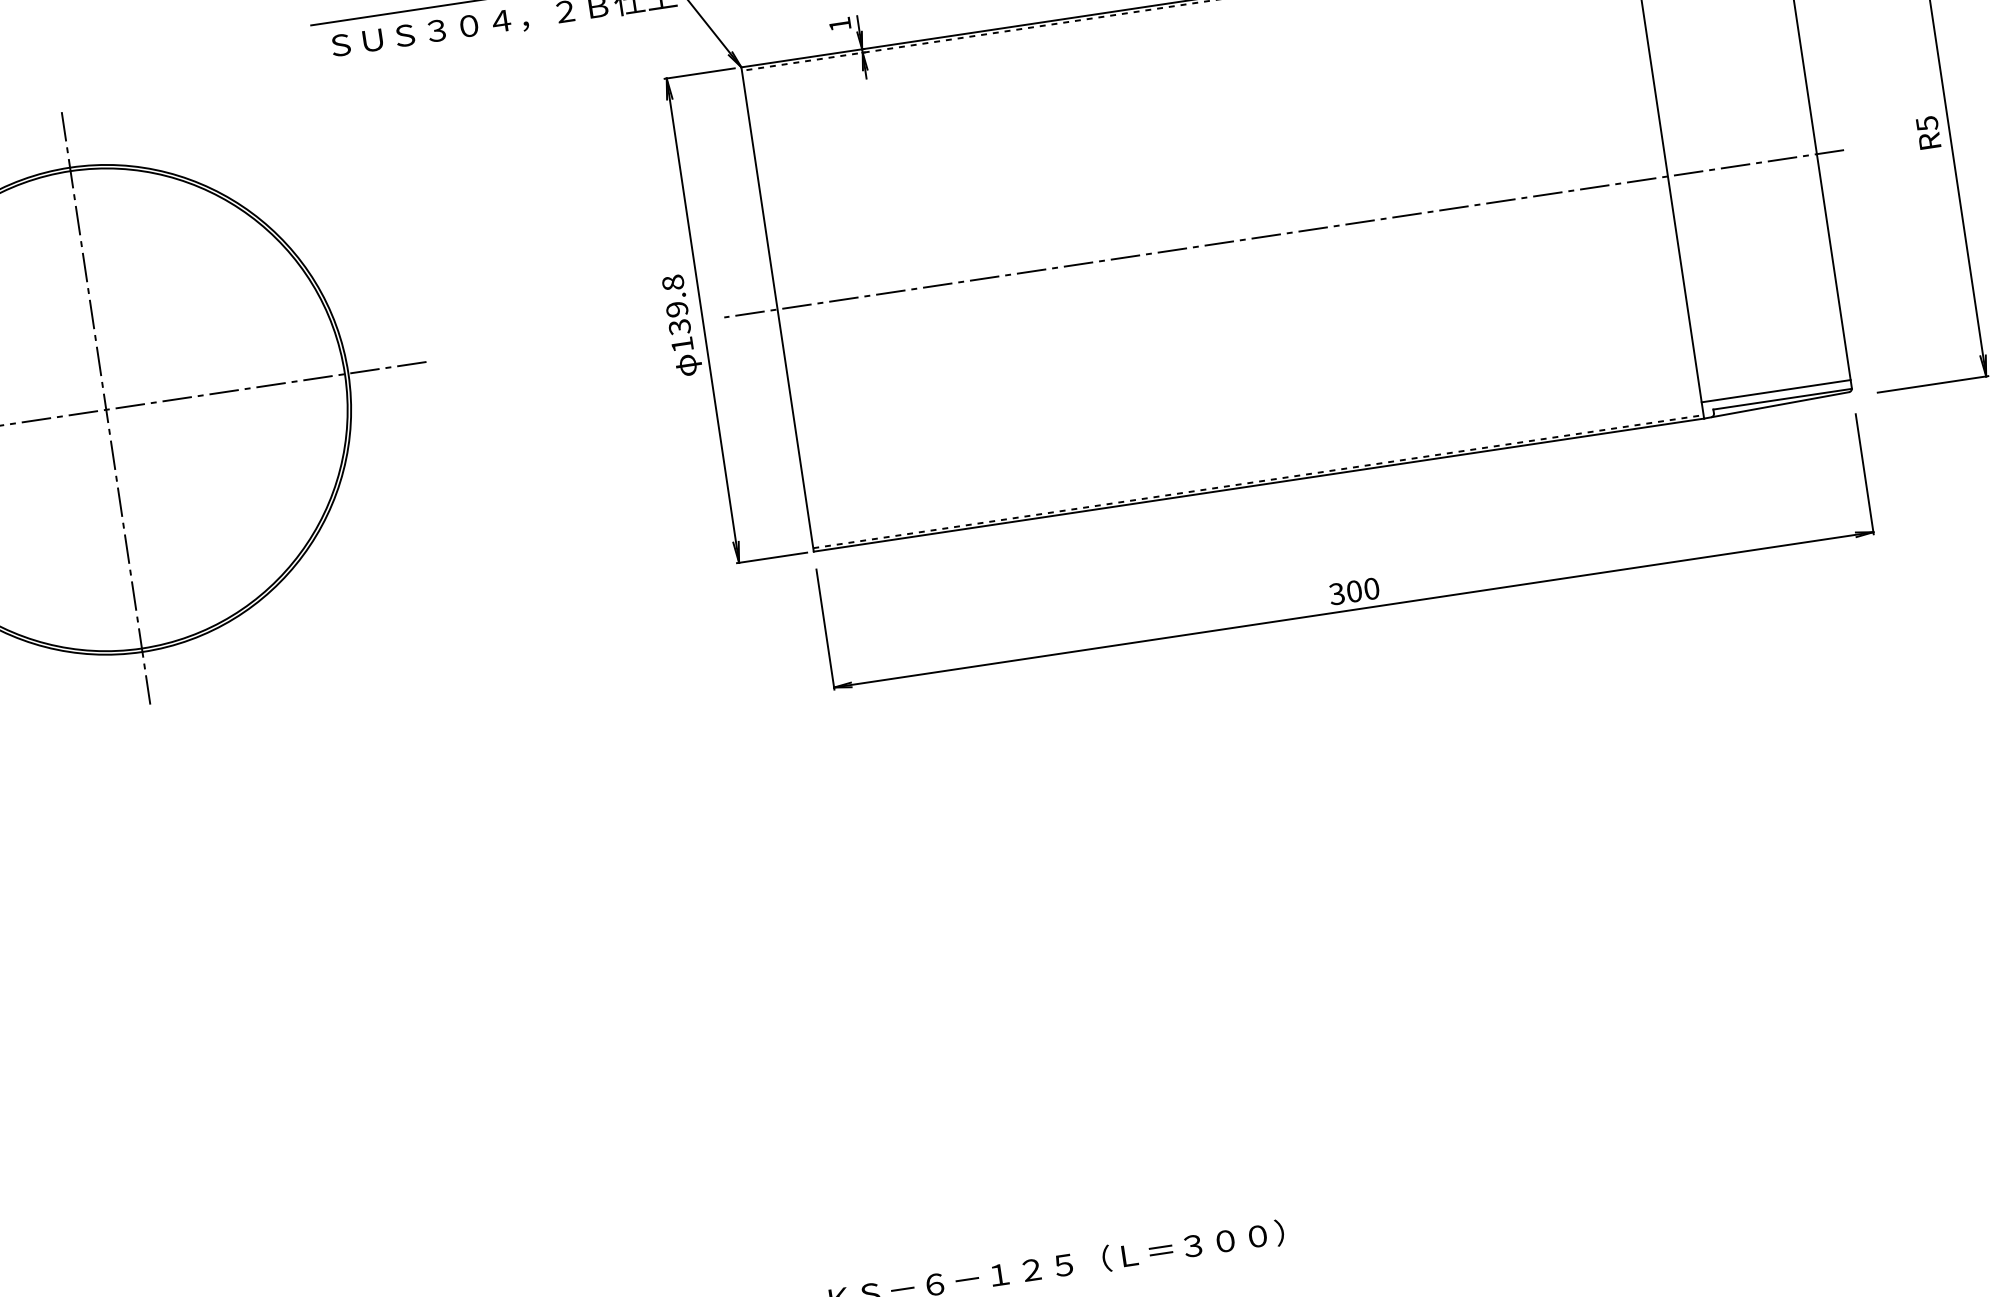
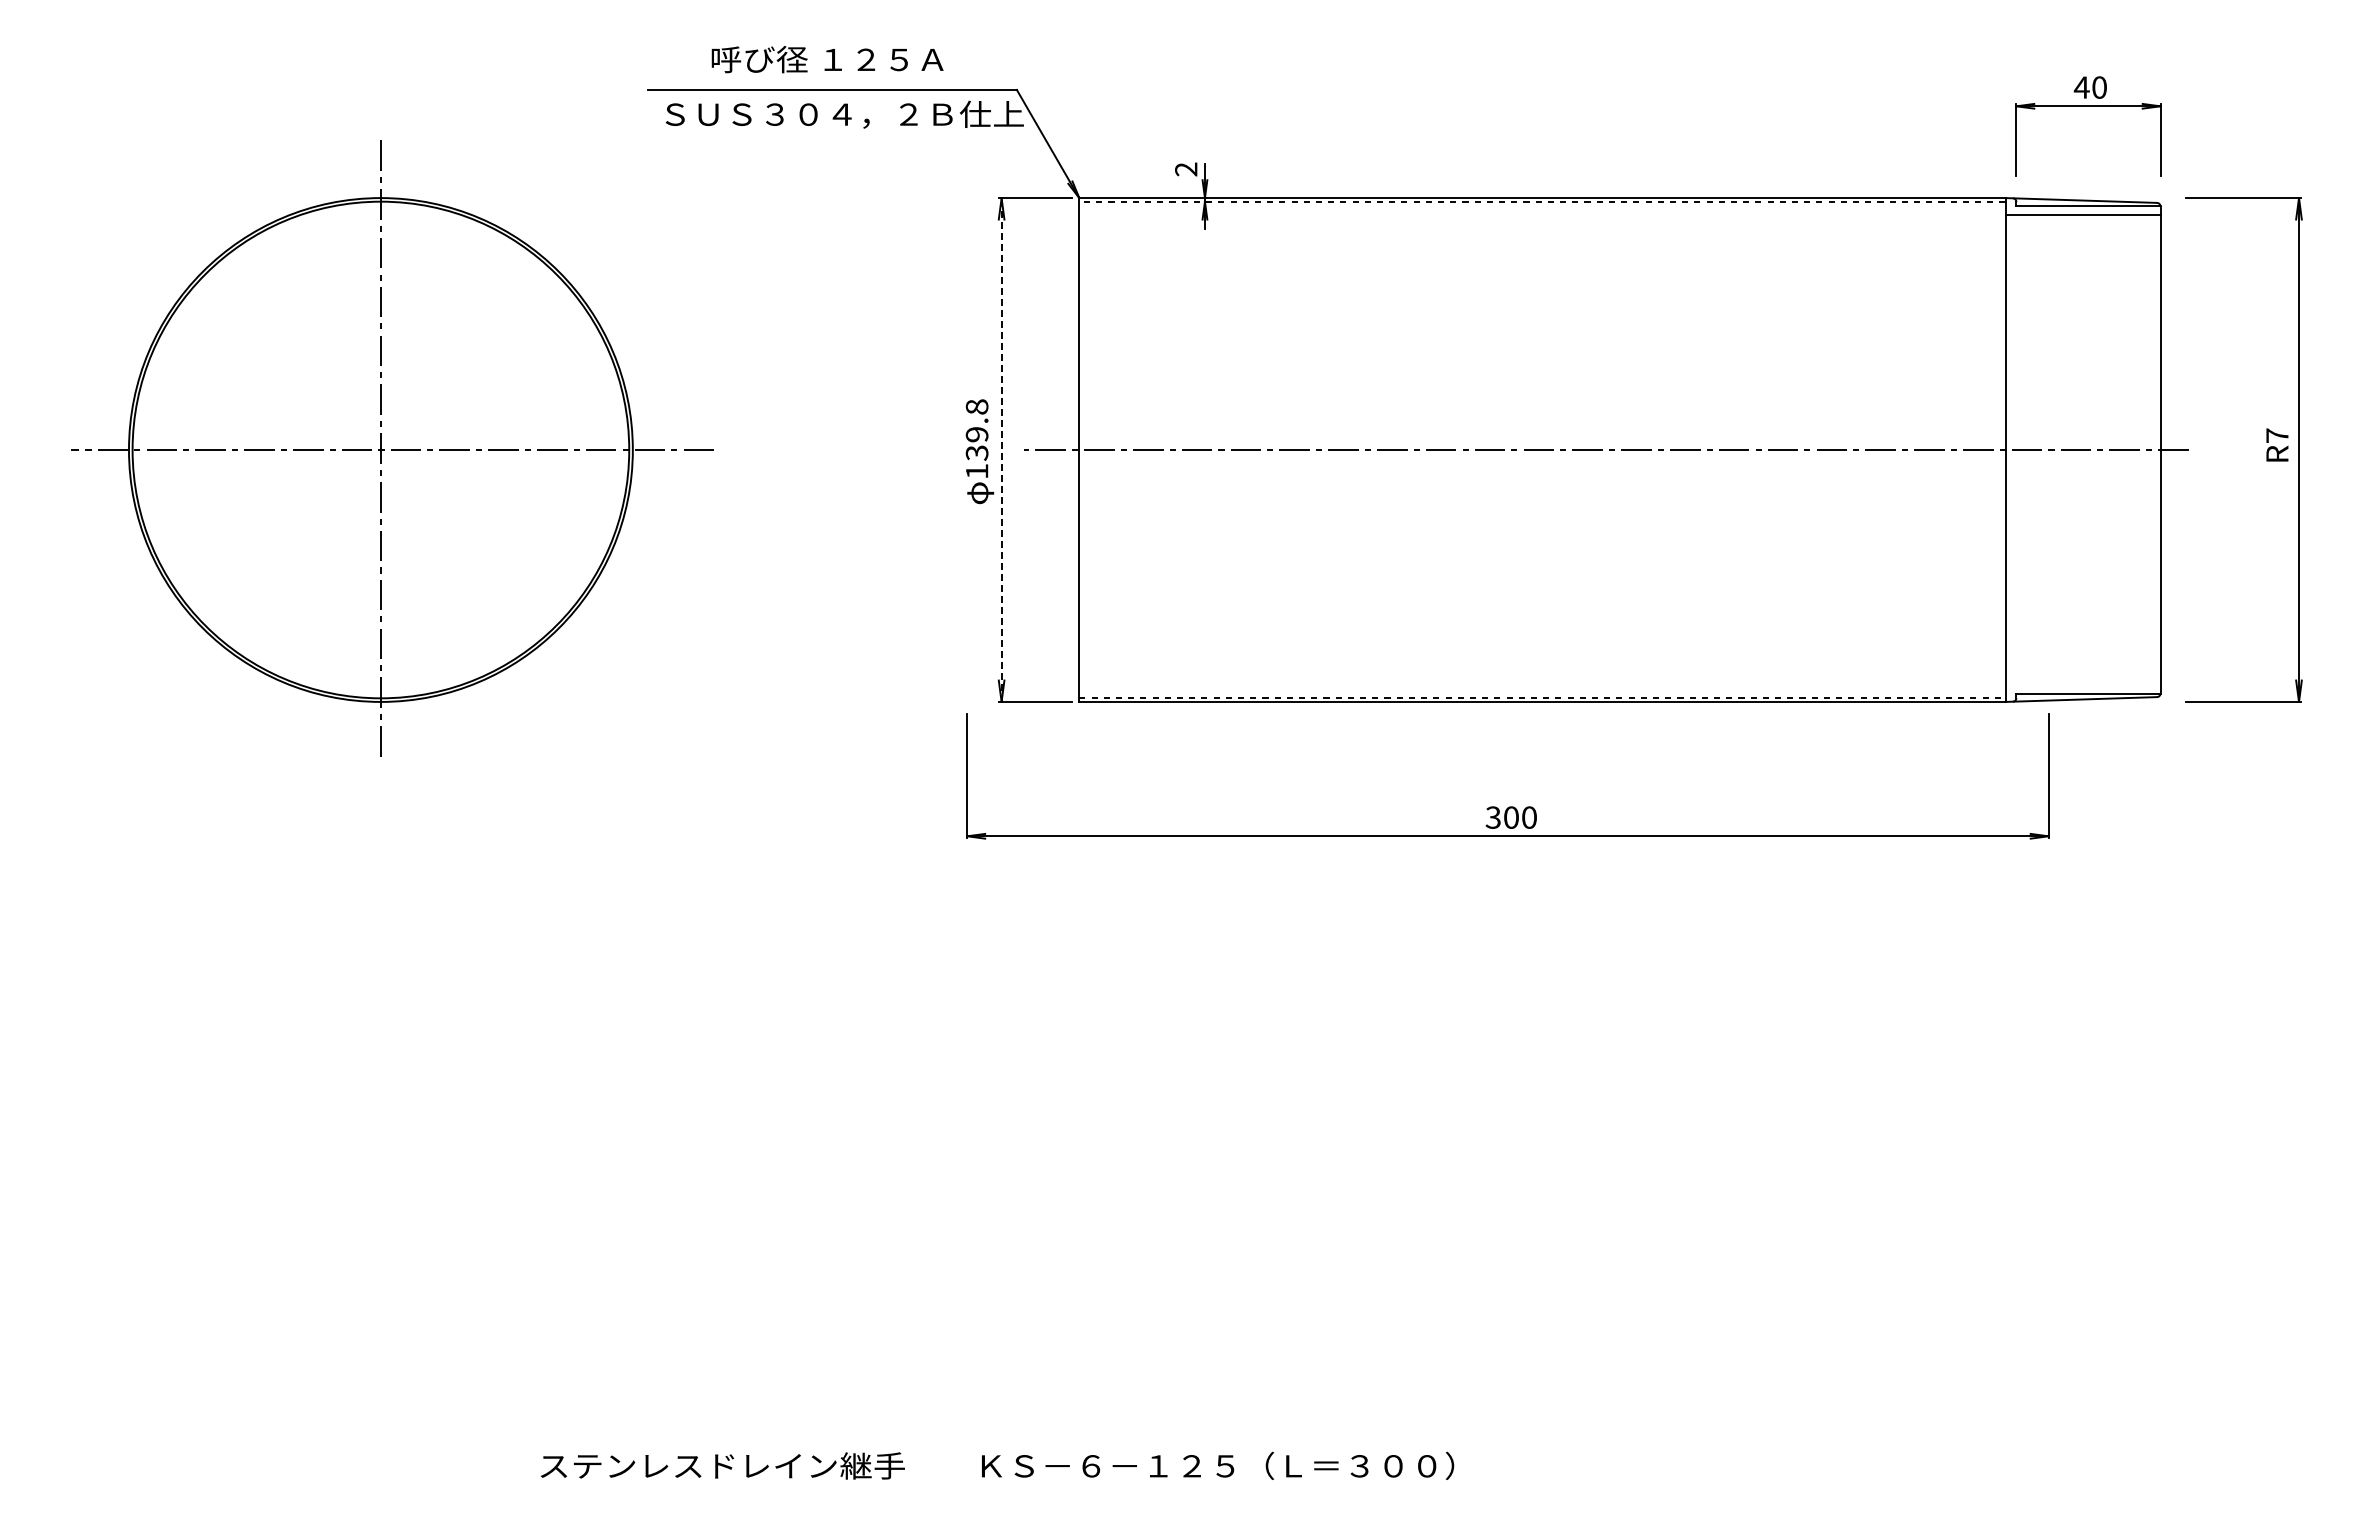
text: (840, 24) -> (1186, 169), 1 -> 2
text: (1927, 123) -> (2277, 435), R5 -> R7
line: (702, 321) -> (1001, 450), solid -> dashed
line: (1775, 391) -> (2082, 685), removed
part: (1350, 581) -> (1509, 806), moved

